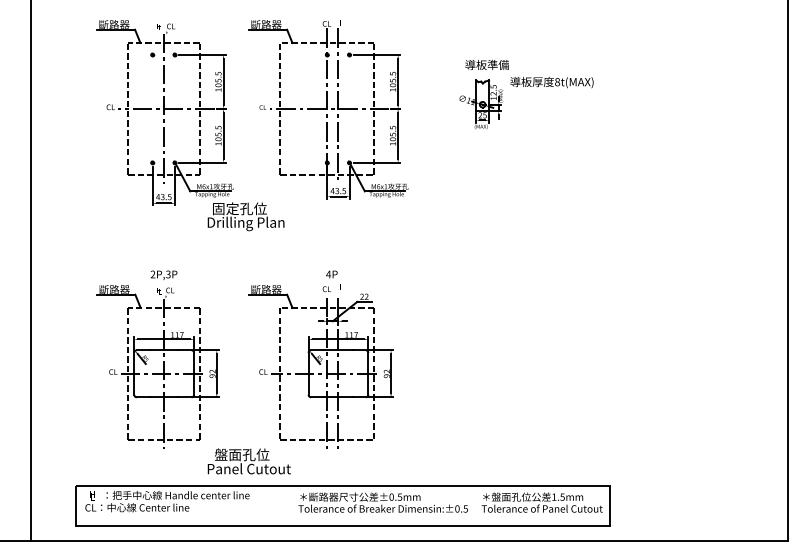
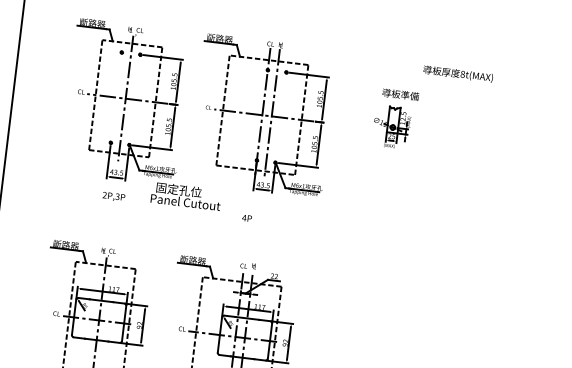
text: (551, 82) -> (457, 74), moved
text: (249, 223) -> (185, 203), Drilling Plan -> Panel Cutout
text: (331, 274) -> (246, 218), moved
text: (163, 275) -> (113, 197), moved

